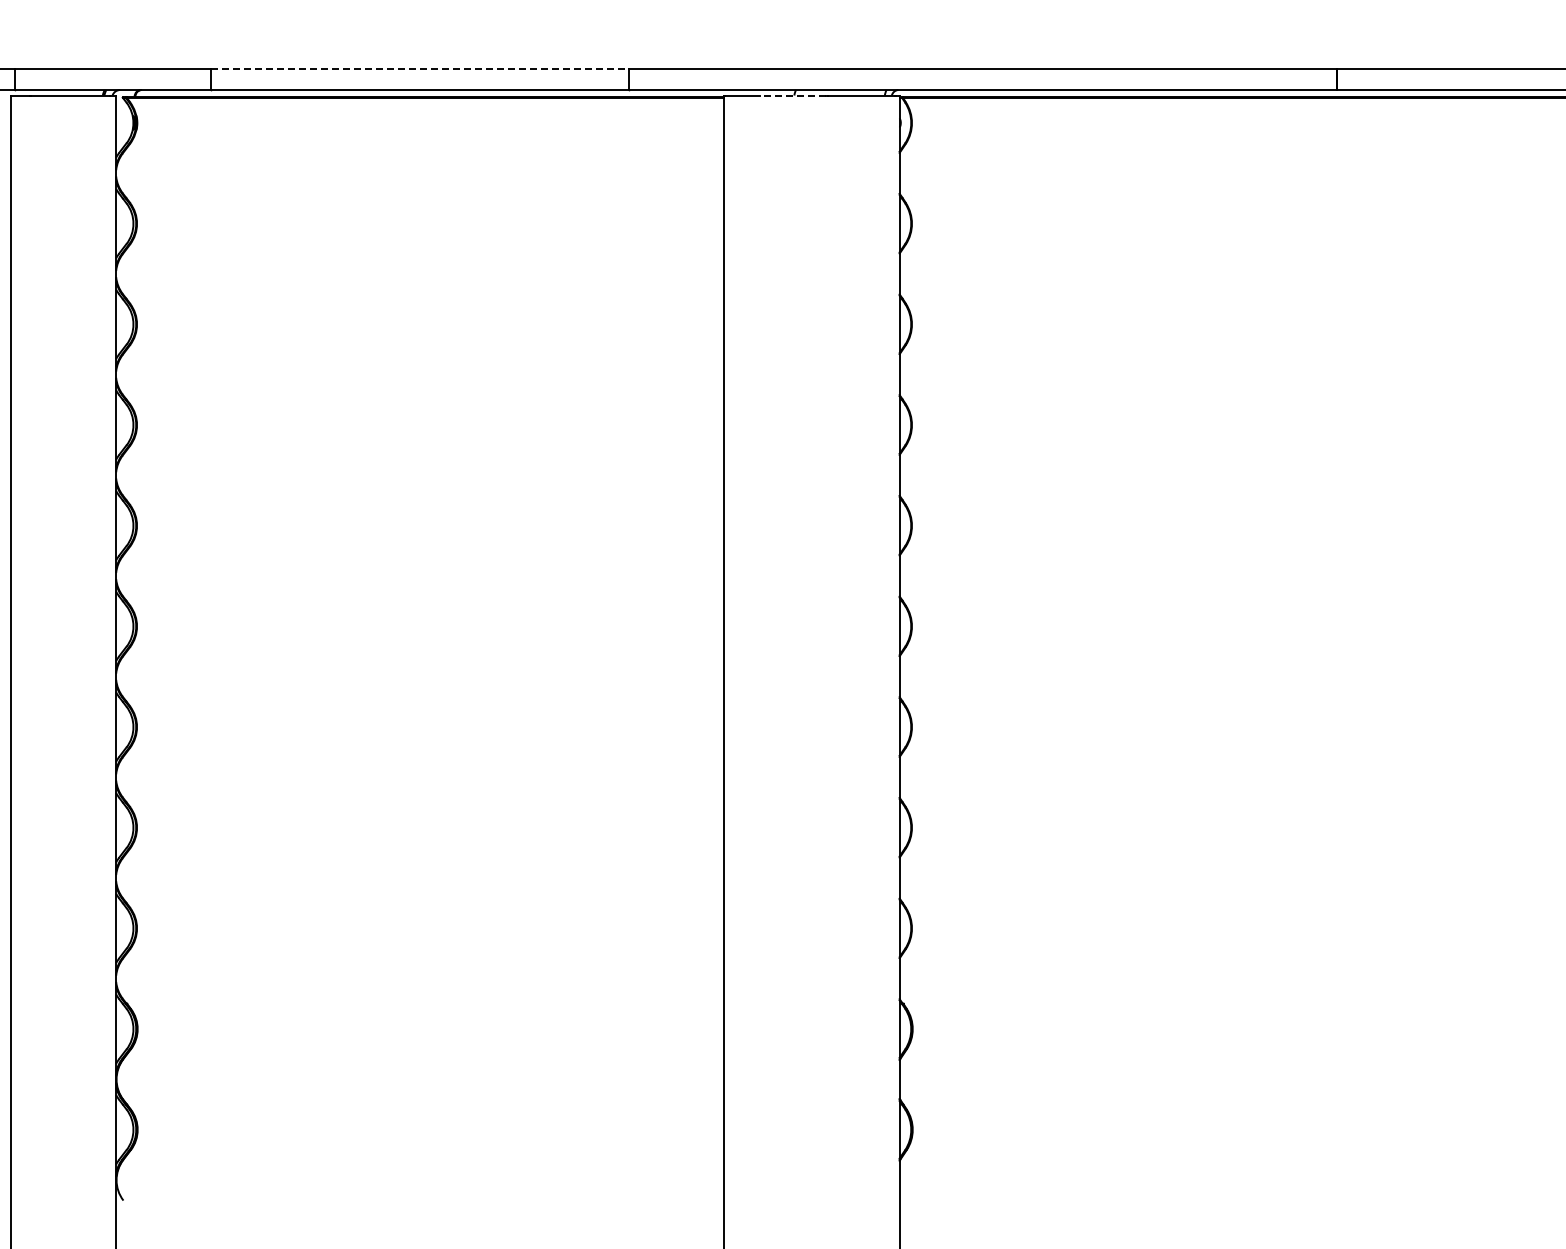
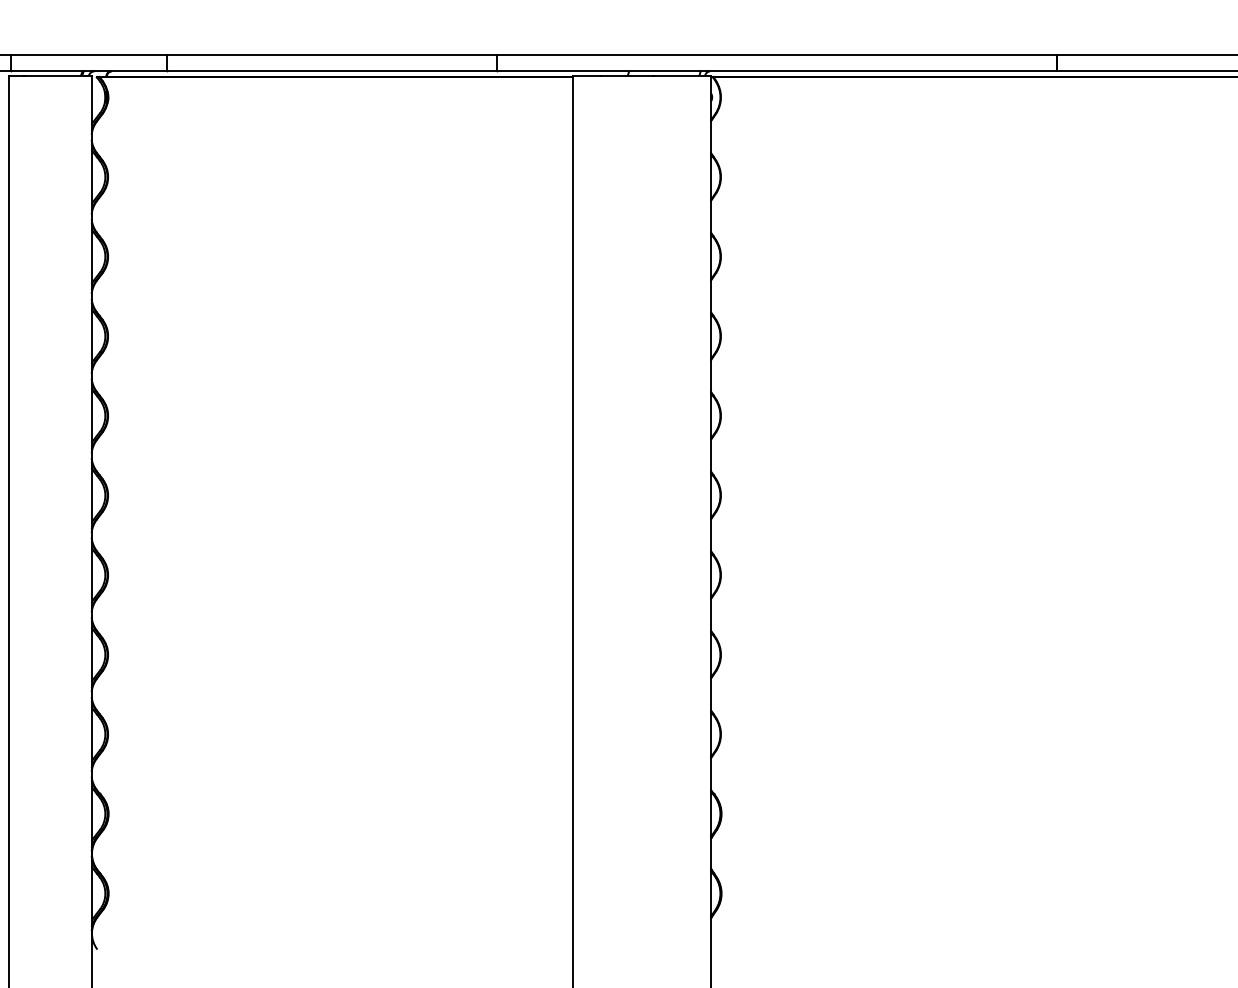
line: (419, 68) -> (331, 54), dashed -> solid
line: (793, 95) -> (627, 75), dashed -> solid

